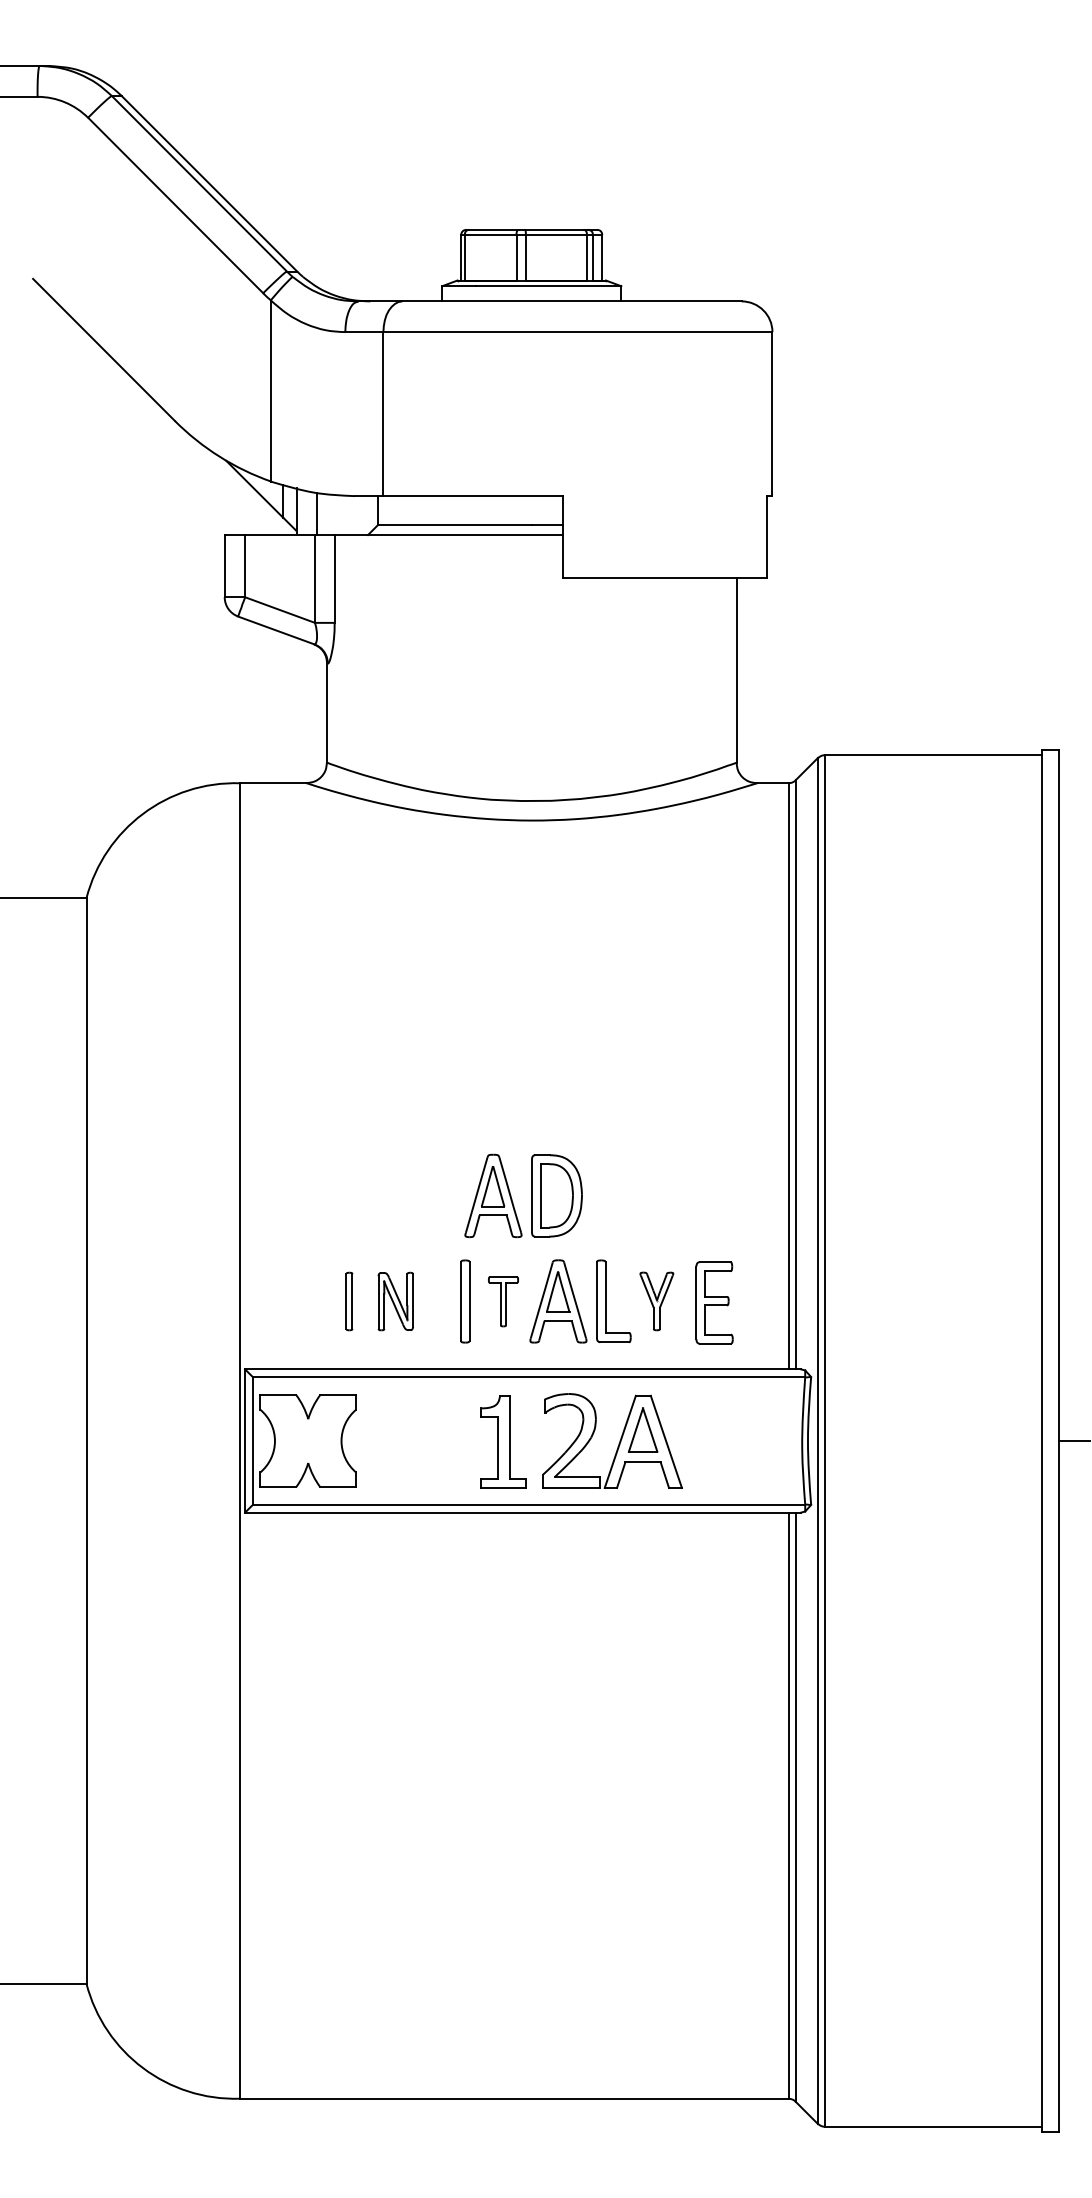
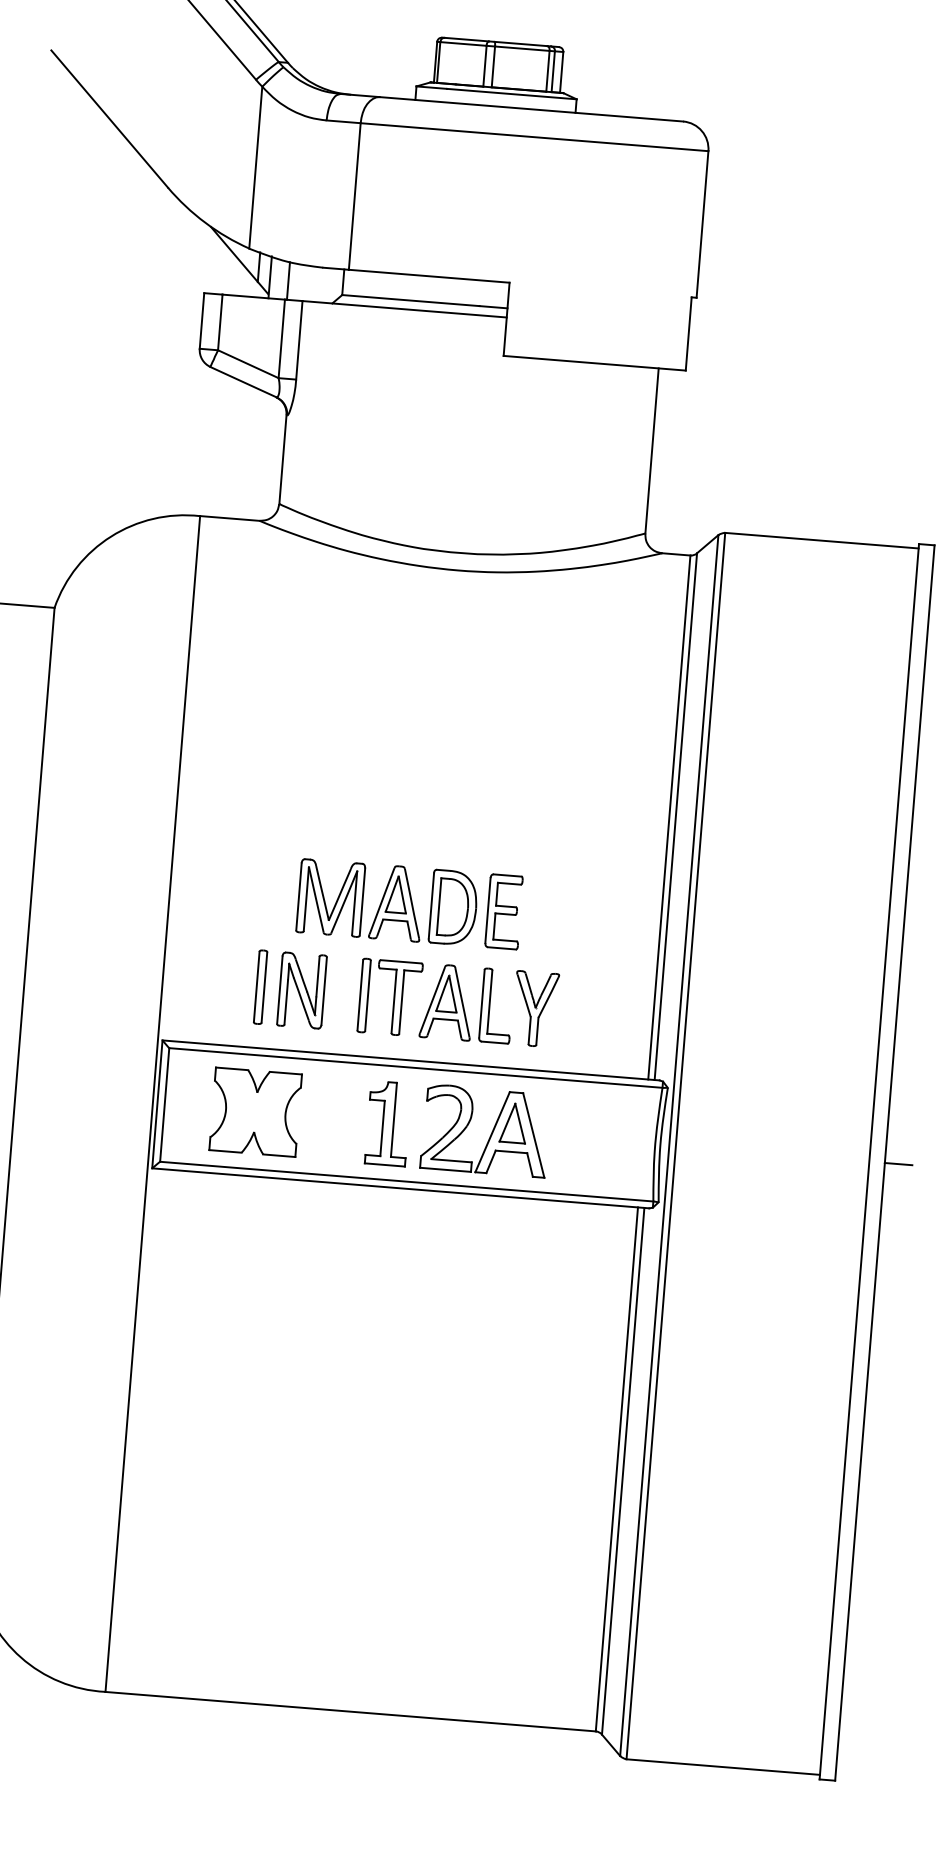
part: (413, 1198) -> (325, 899), added
part: (349, 1301) -> (260, 987), size x1.43
part: (395, 1301) -> (301, 990), size x1.43
part: (503, 1301) -> (398, 998), size x1.67
part: (656, 1301) -> (535, 1009), size x1.43
part: (714, 1302) -> (504, 911), moved
part: (307, 1440) -> (255, 1111), moved

